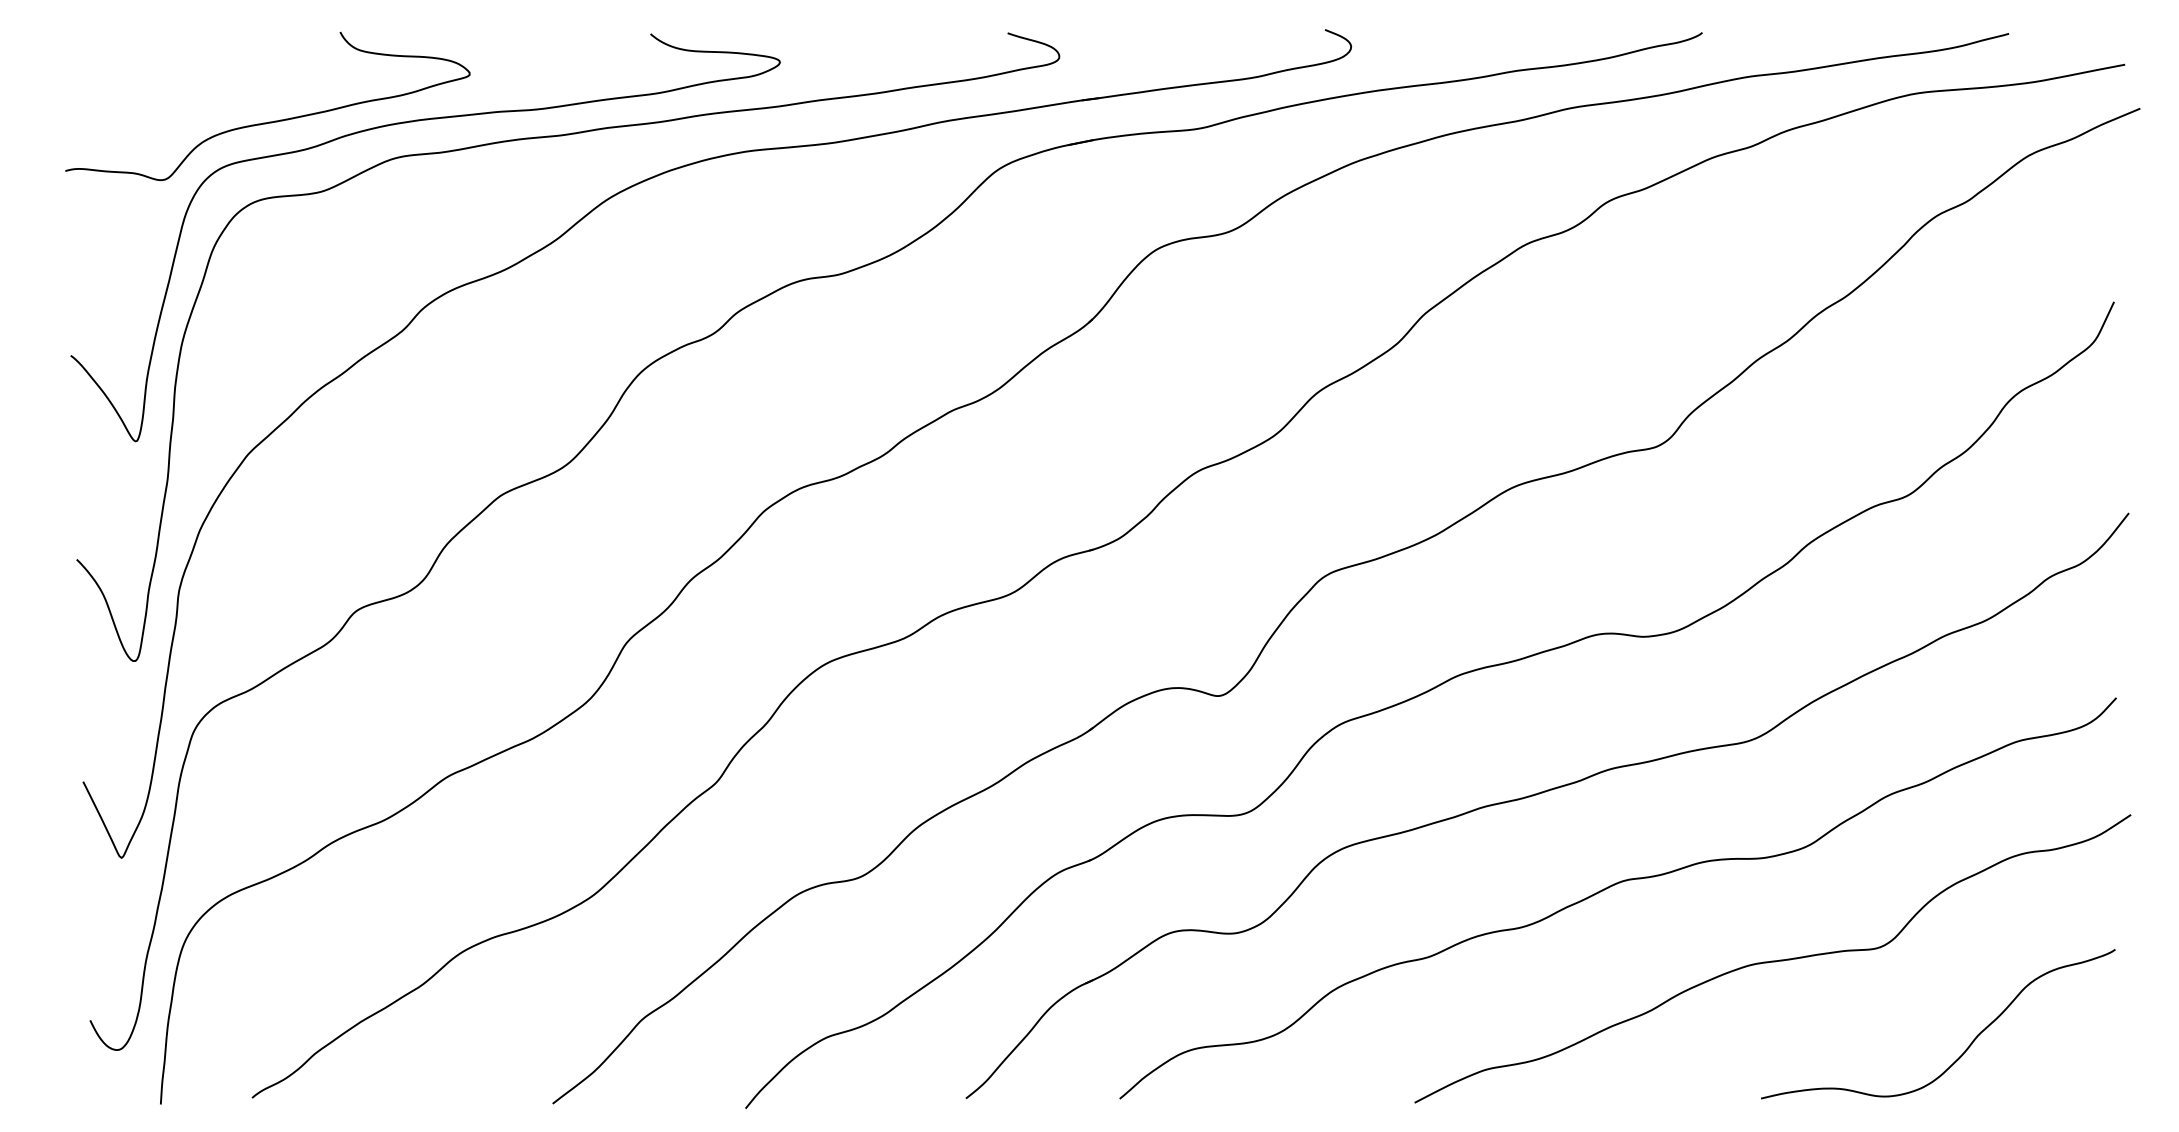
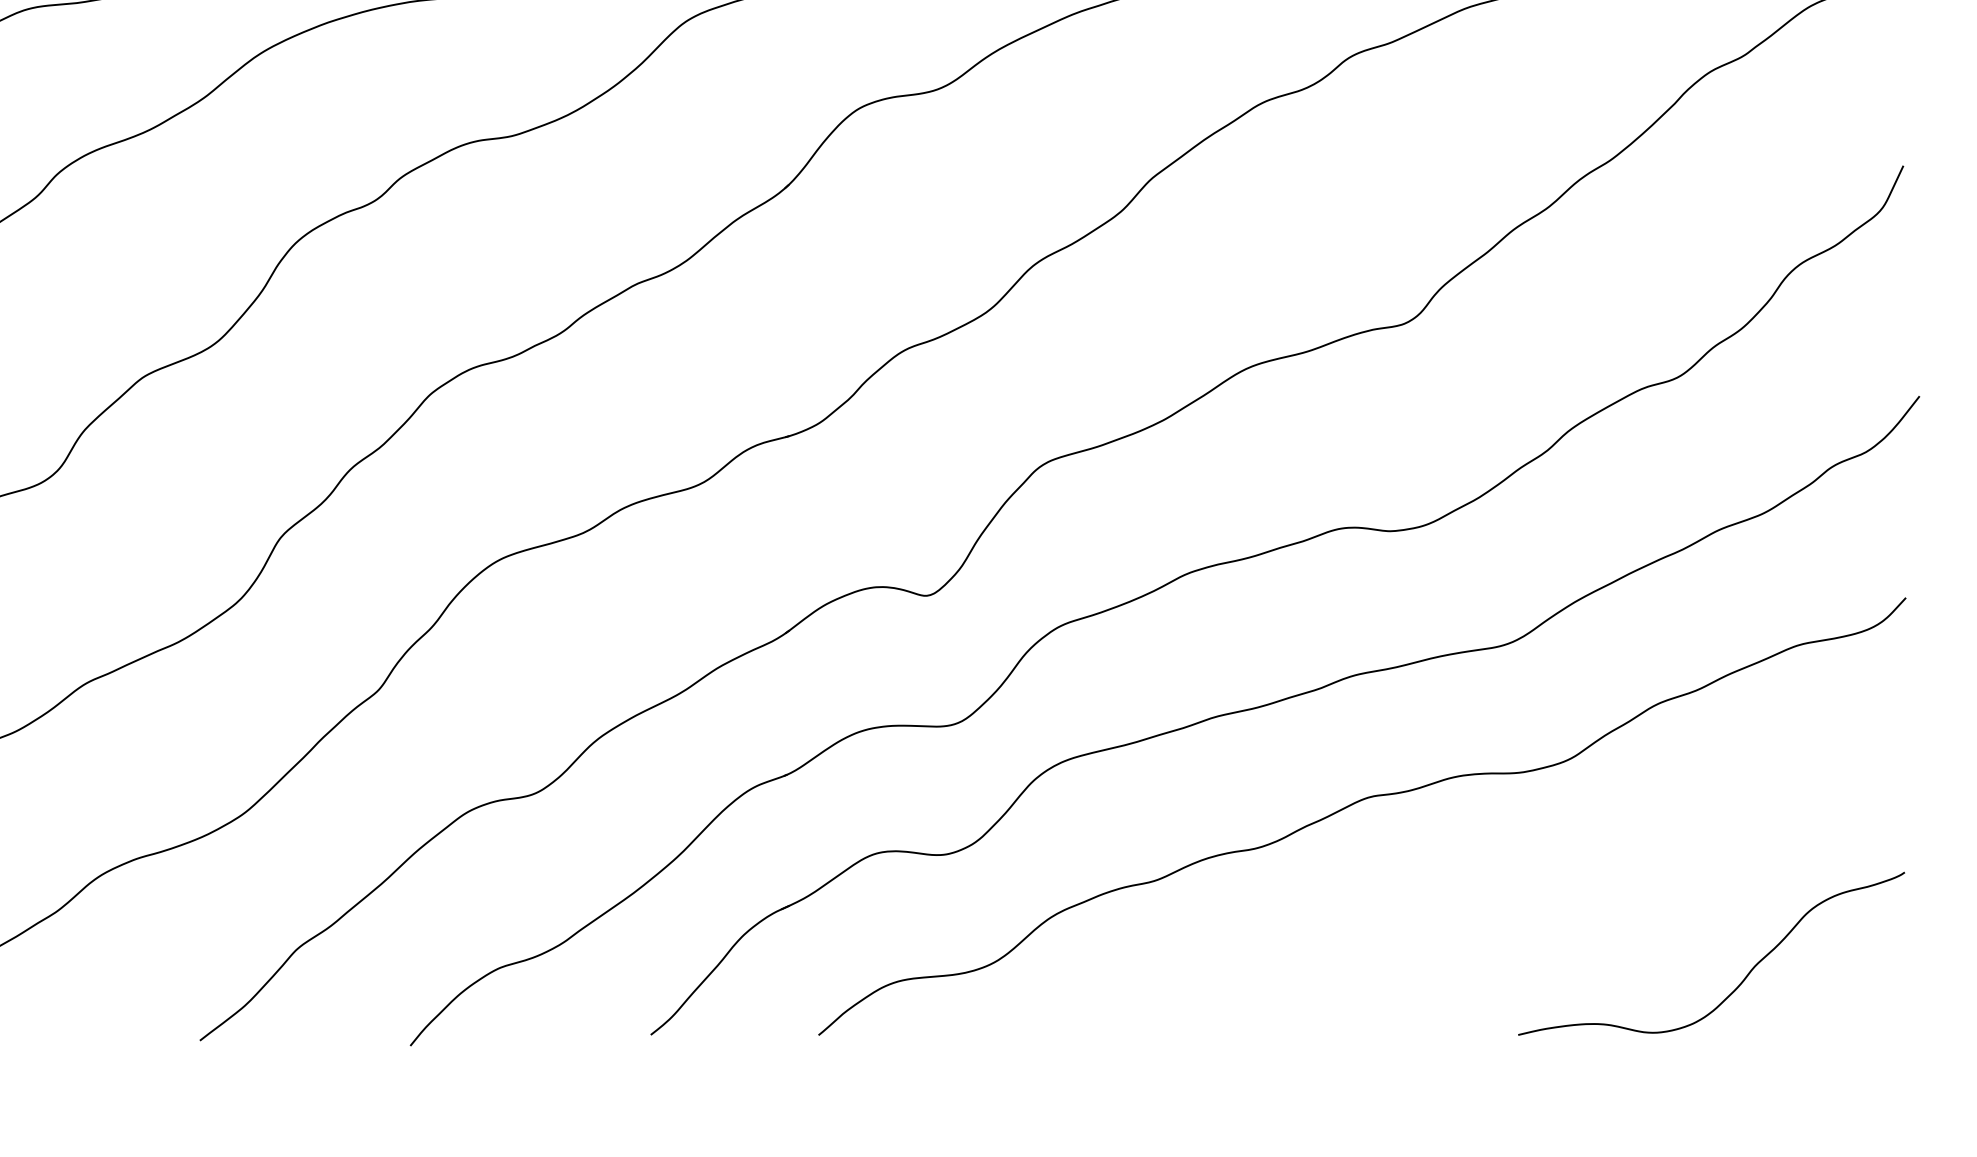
curve: (1772, 960) -> (1530, 884), removed

